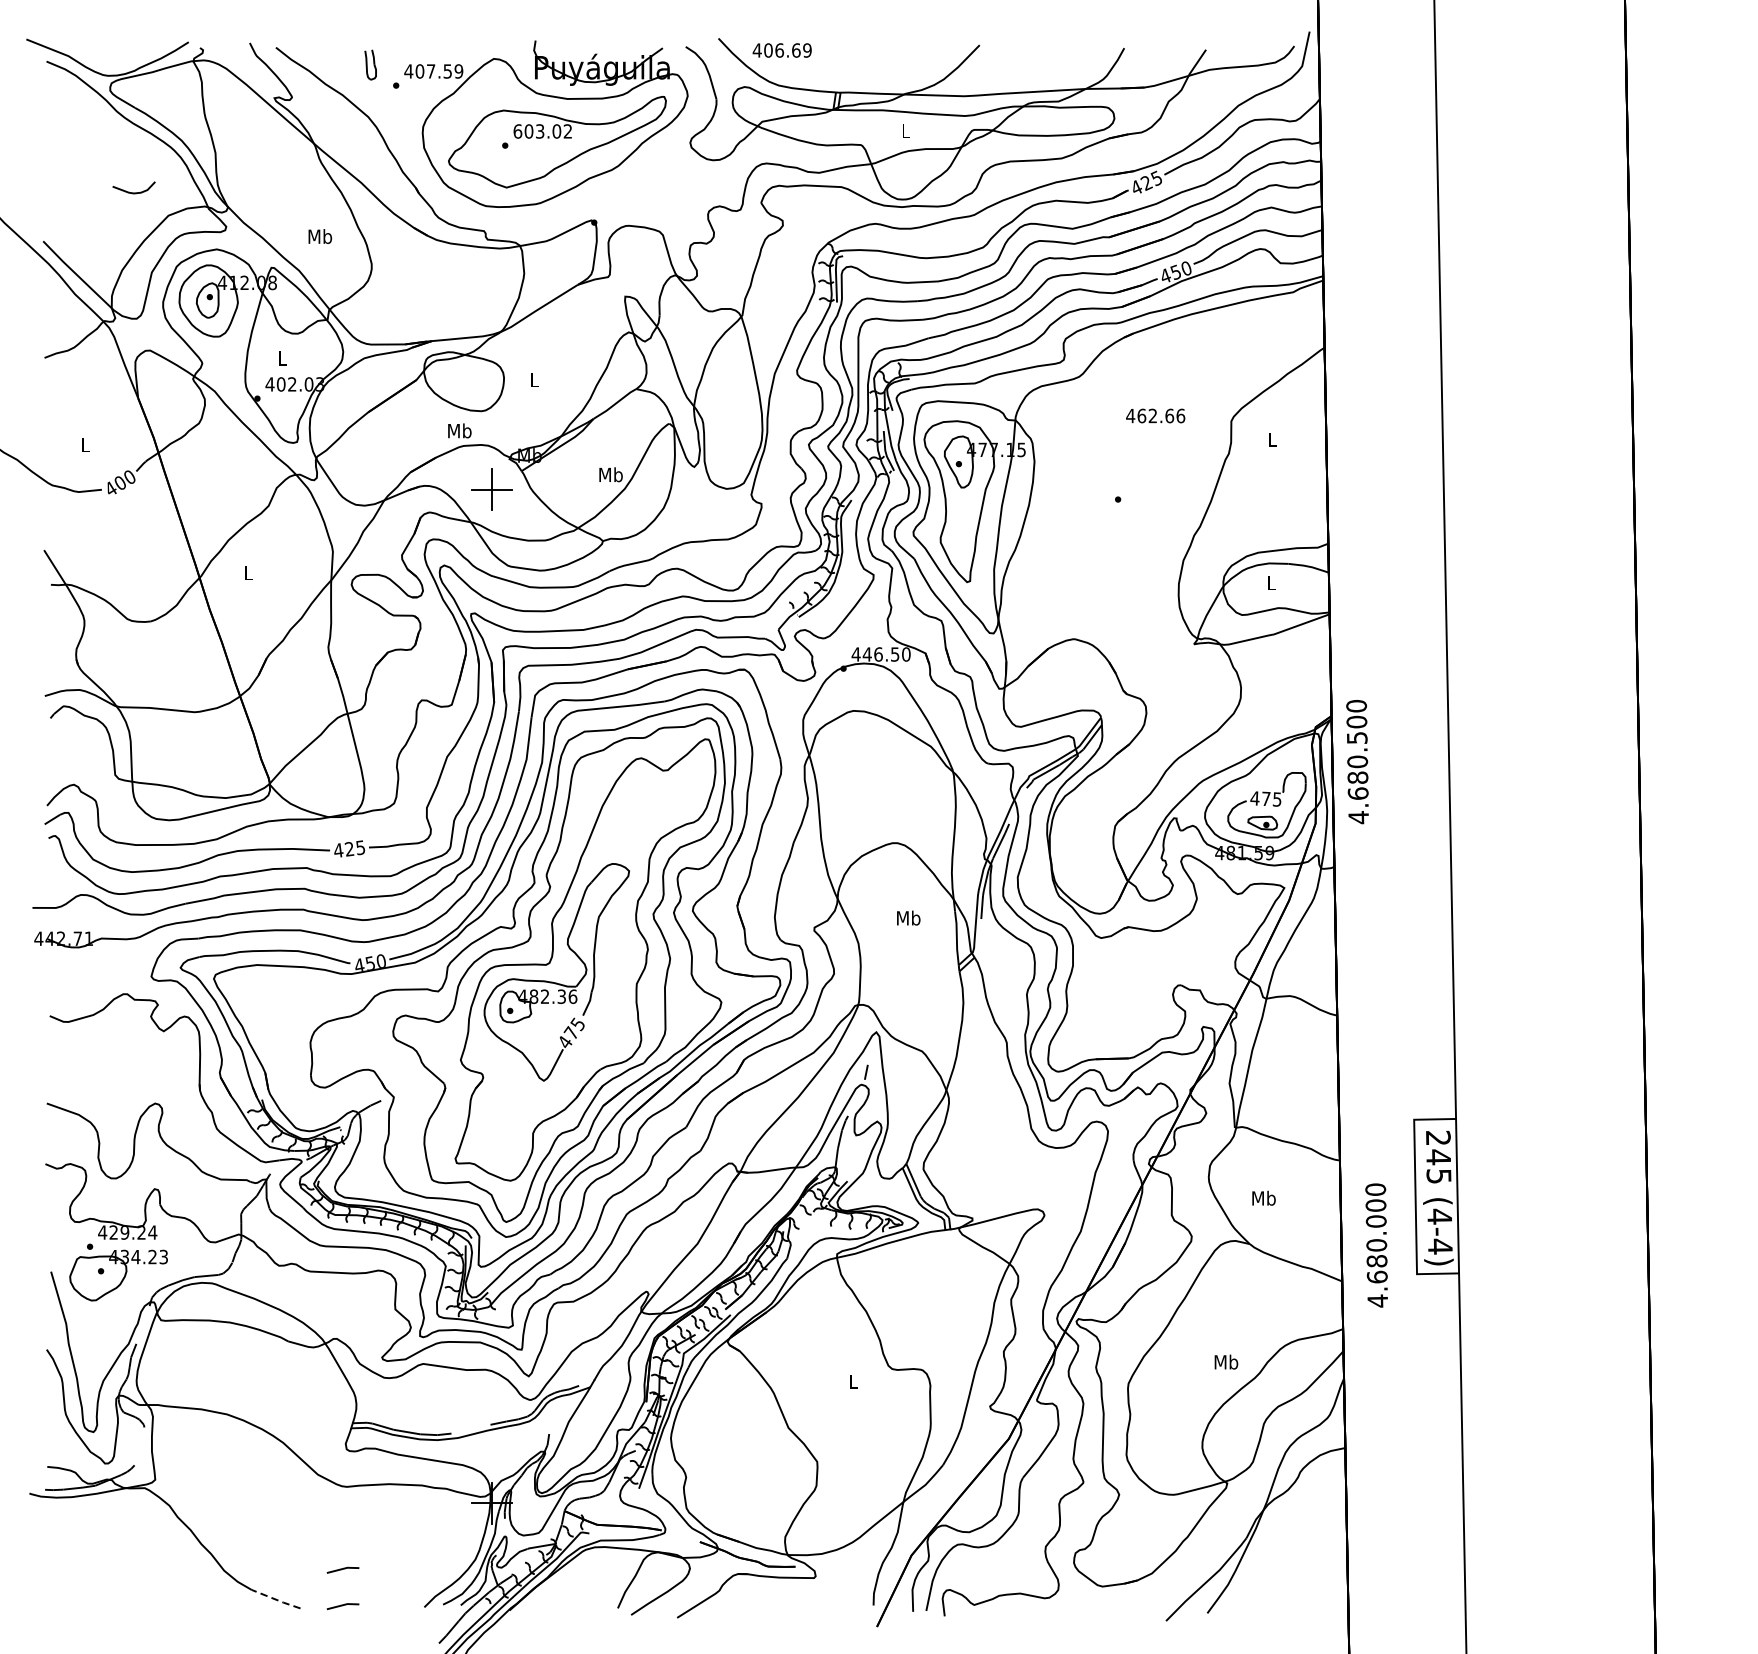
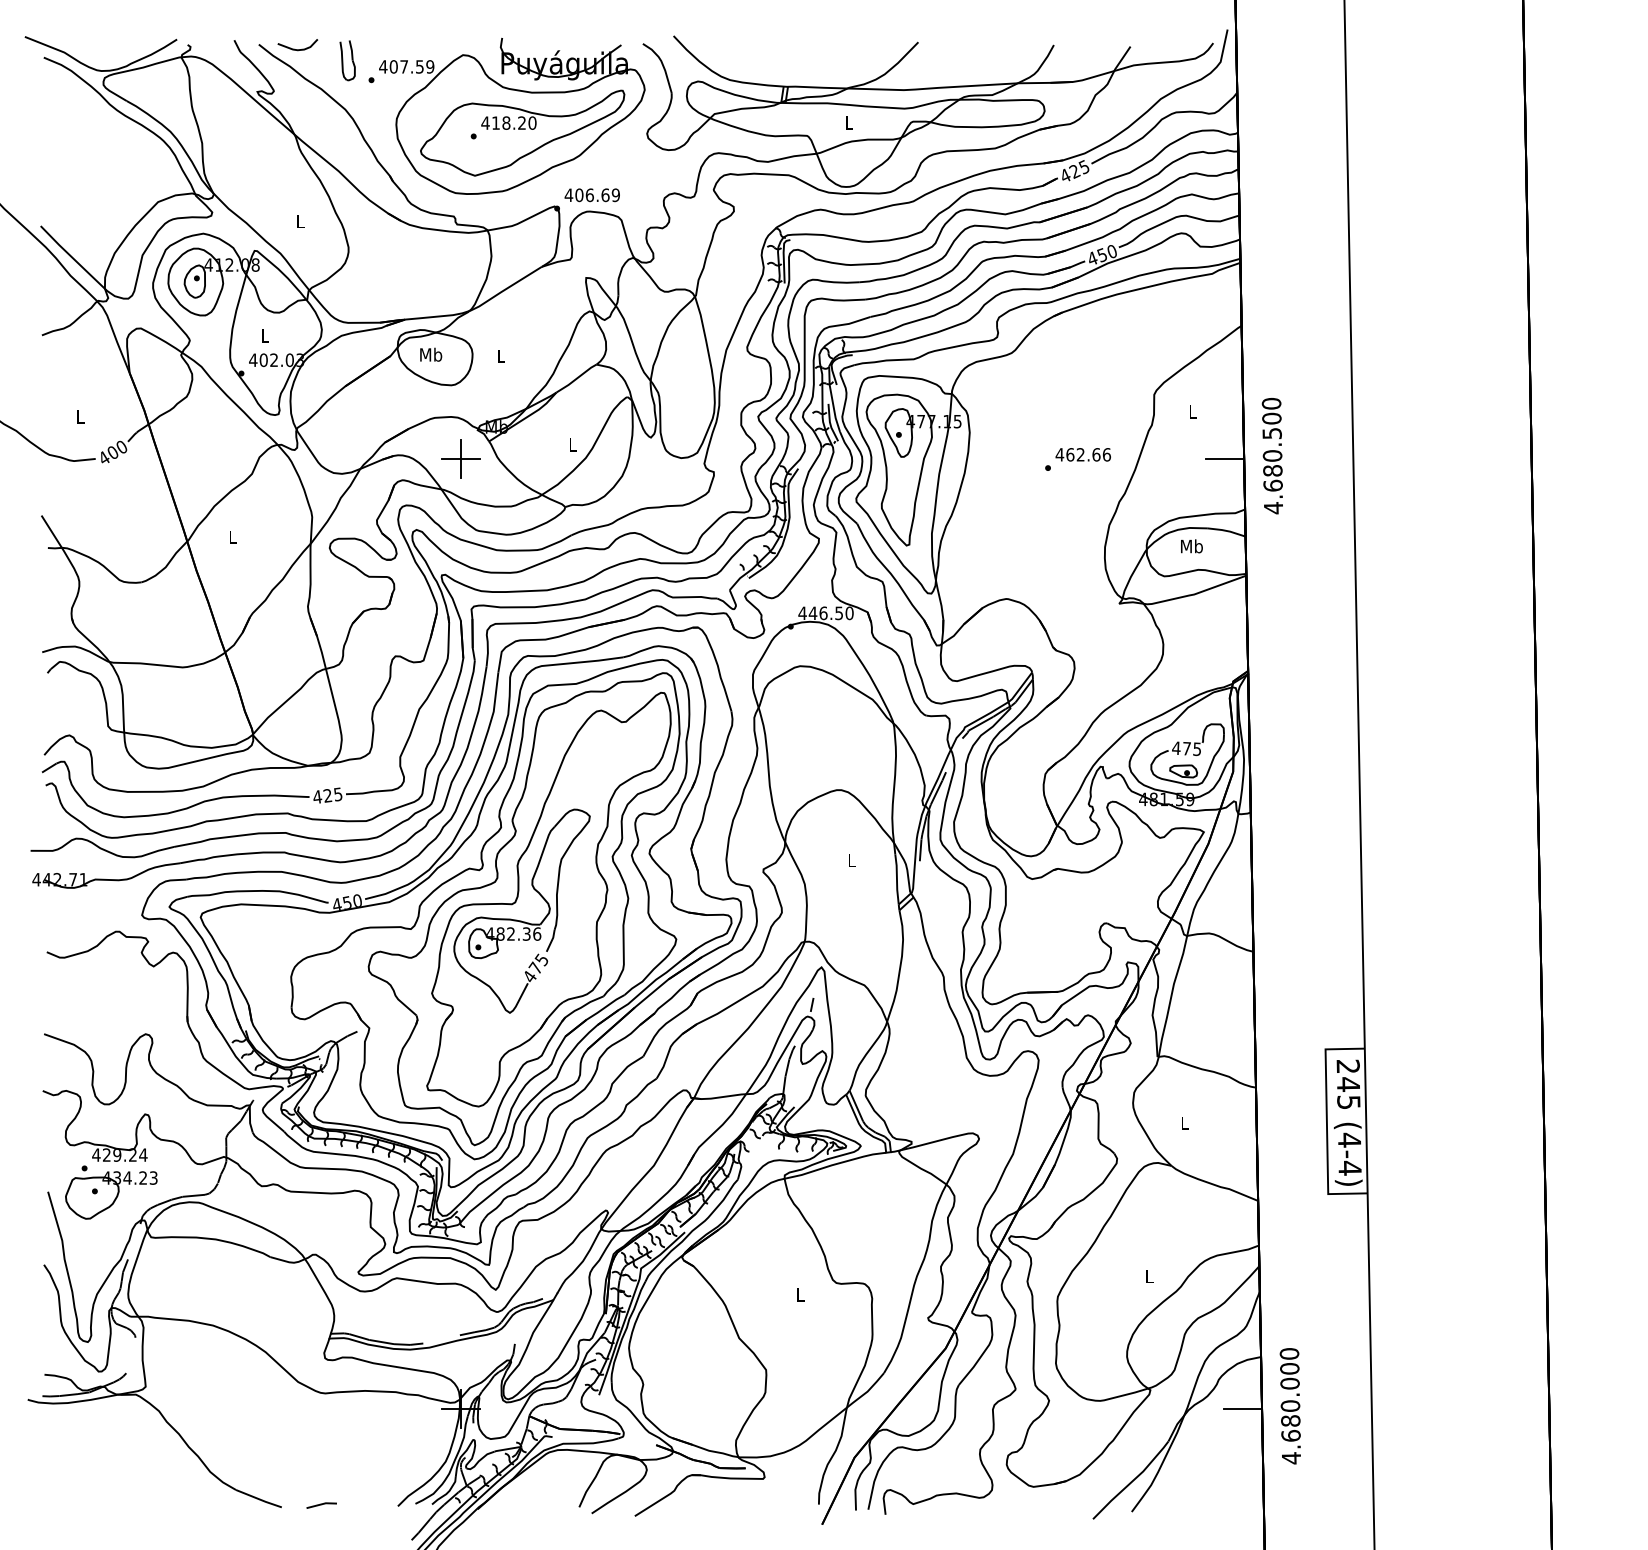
text: (781, 50) -> (591, 195), moved
part: (370, 64) -> (347, 60), size x1.43
text: (542, 130) -> (508, 122), 603.02 -> 418.20
curve: (133, 192) -> (297, 49), moved
text: (320, 236) -> (300, 221), Mb -> L
text: (1154, 415) -> (1082, 454), moved
text: (460, 430) -> (431, 354), moved
text: (610, 474) -> (572, 444), Mb -> L
line: (1307, 489) -> (1225, 458), added
text: (1271, 583) -> (1191, 546), L -> Mb
text: (1356, 762) -> (1271, 456), moved
text: (908, 918) -> (851, 860), Mb -> L
text: (1263, 1197) -> (1184, 1122), Mb -> L
text: (1375, 1245) -> (1289, 1406), moved
text: (1226, 1362) -> (1149, 1276), Mb -> L
line: (1326, 1502) -> (1243, 1408), added
line: (342, 1570) -> (321, 1471), removed
line: (275, 1600) -> (258, 1499), dashed -> solid

